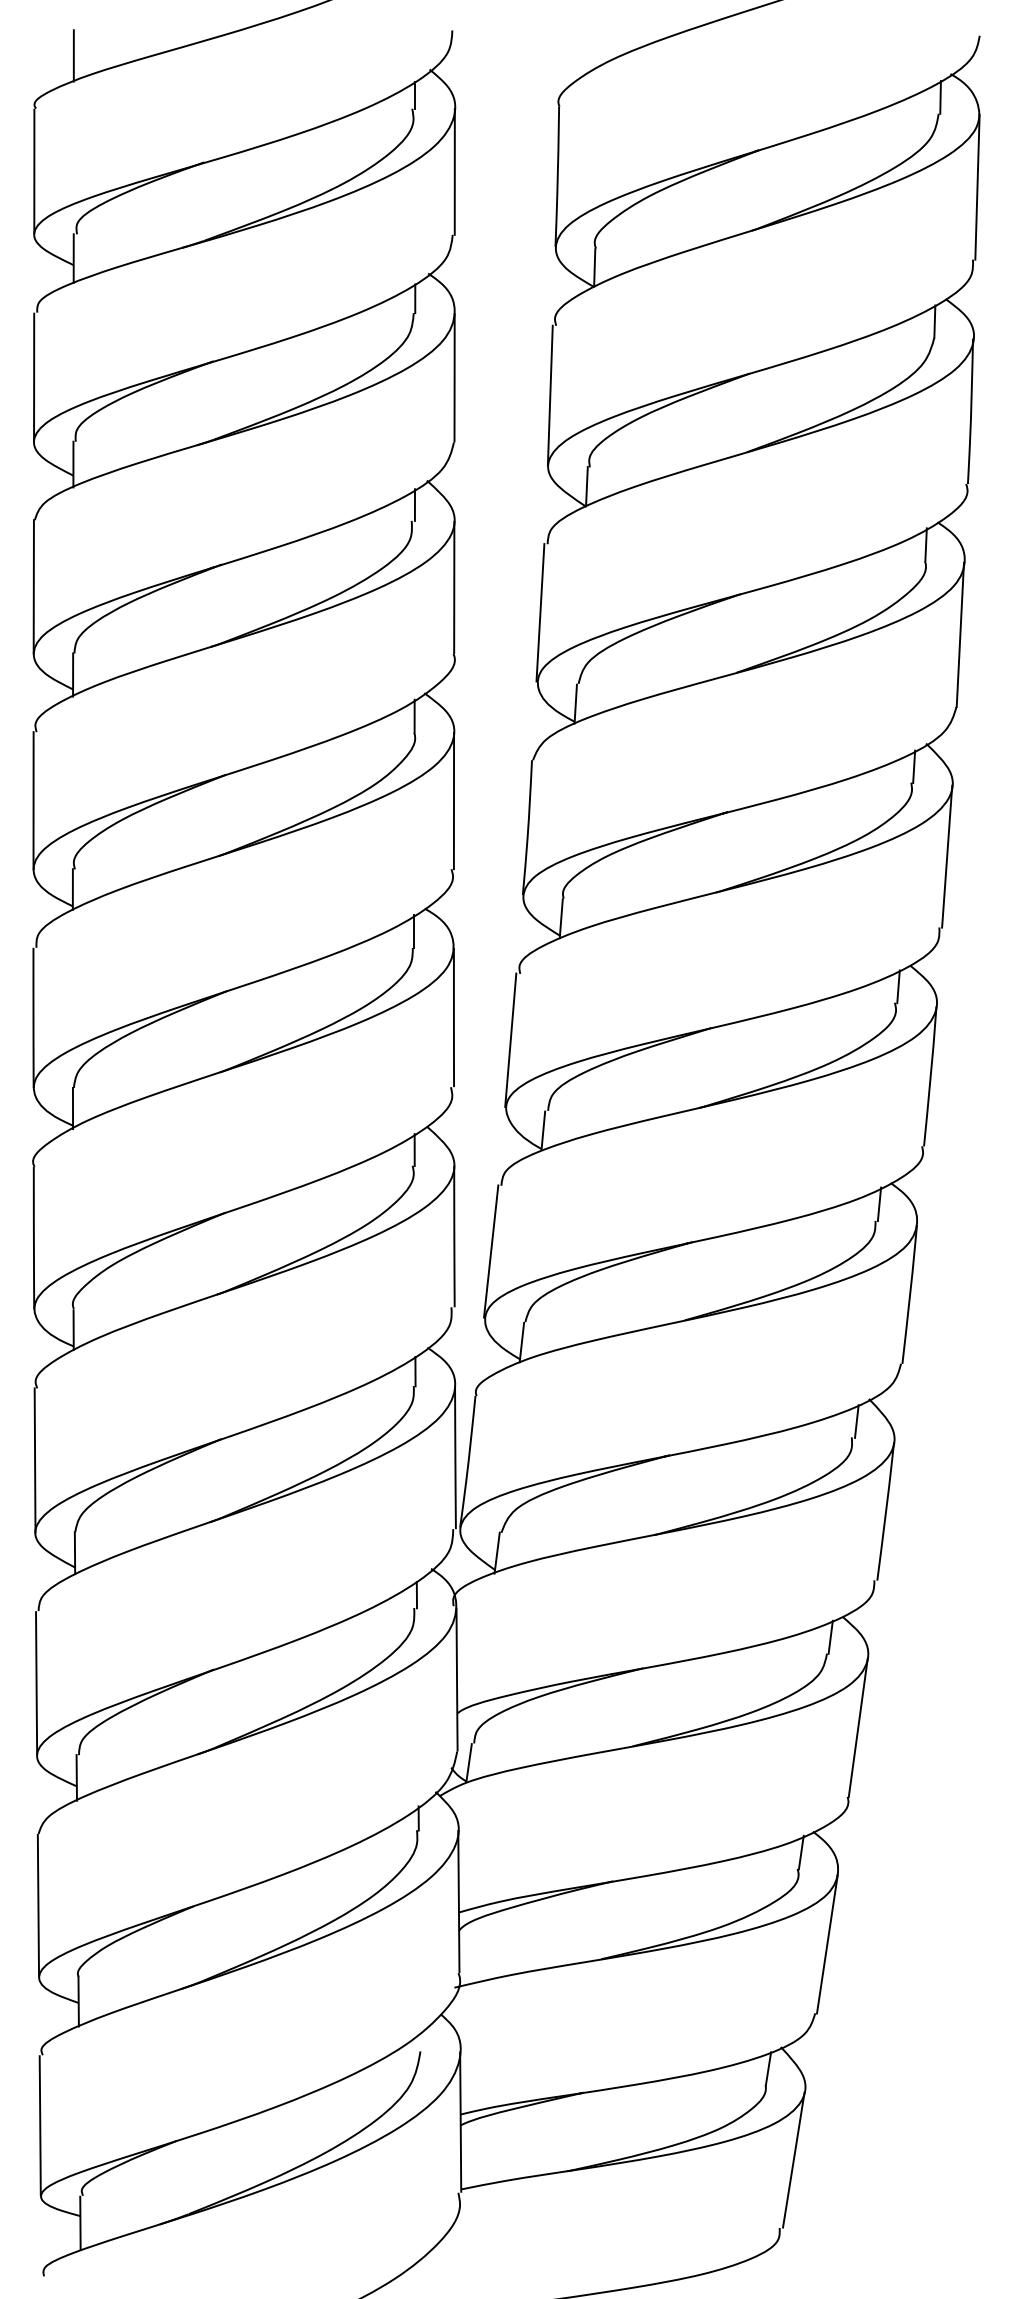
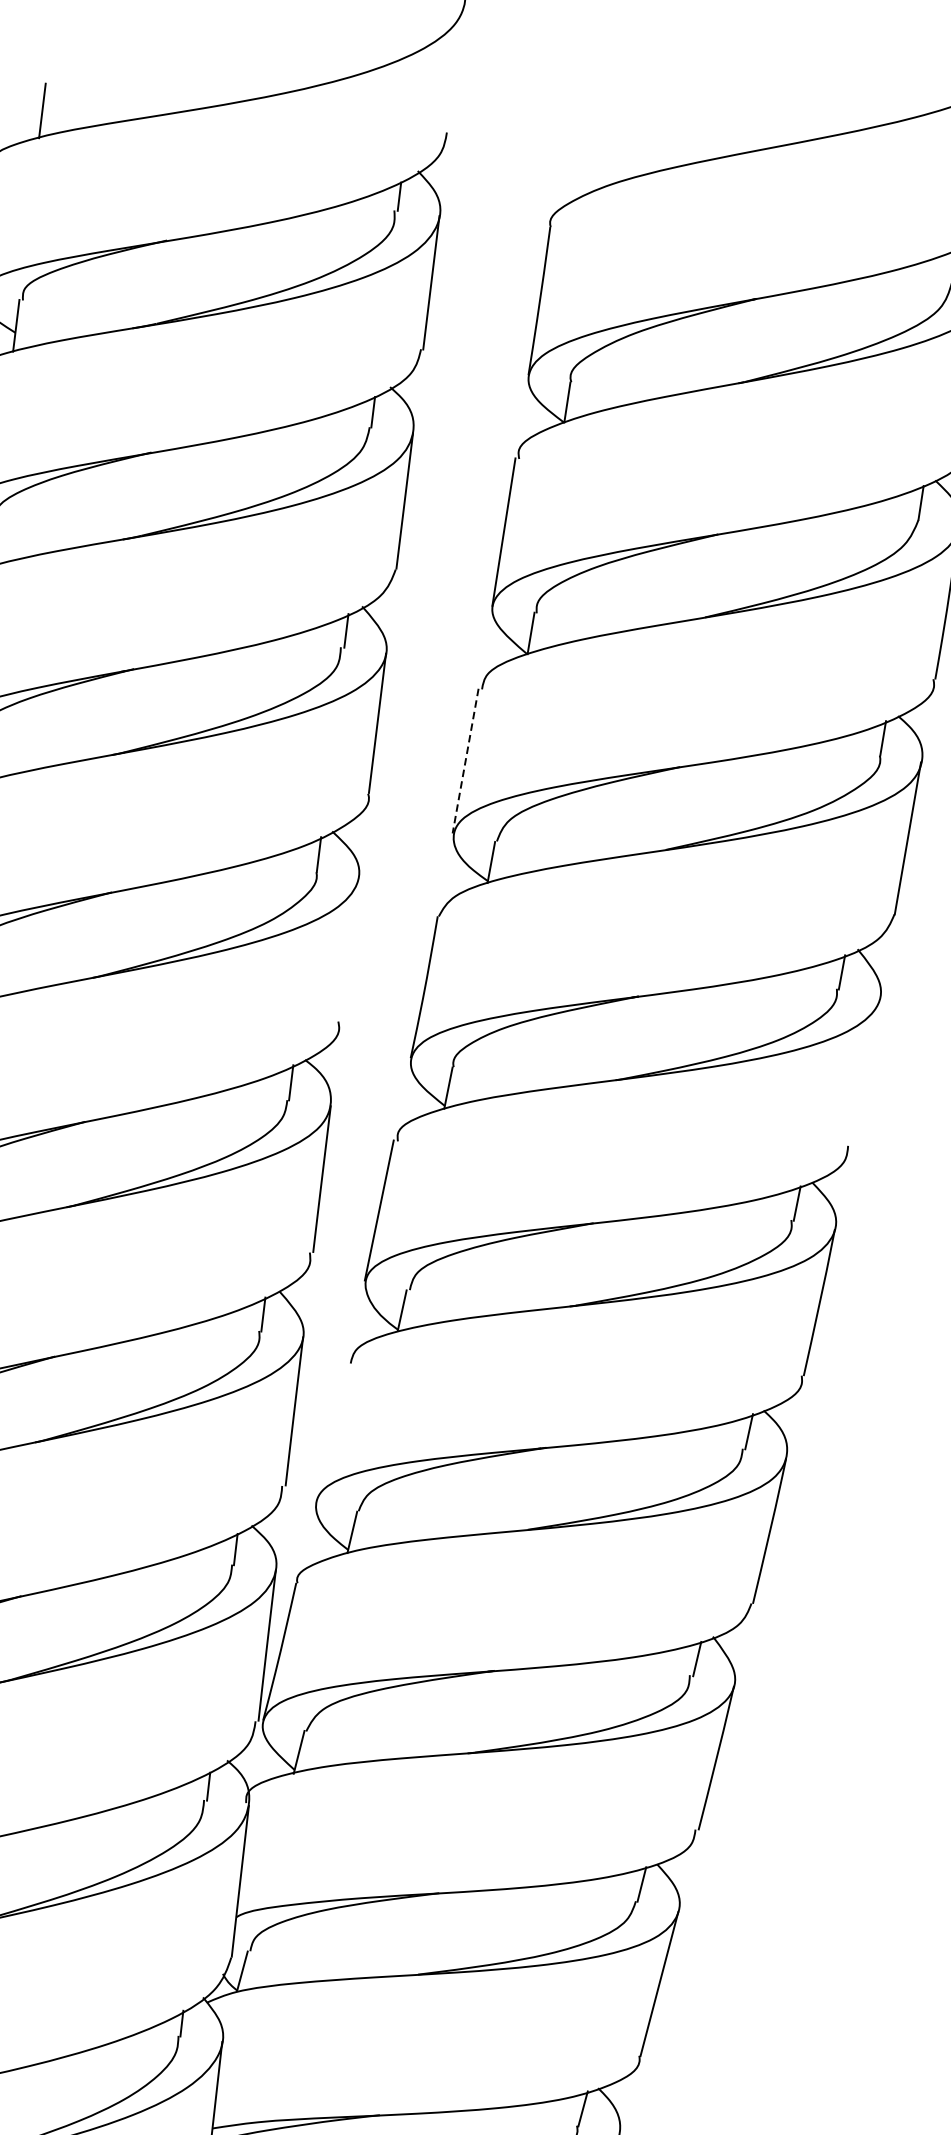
line: (540, 612) -> (465, 760), solid -> dashed
line: (453, 800) -> (349, 948), removed
line: (947, 856) -> (865, 1071), removed
line: (491, 1251) -> (331, 1431), removed

